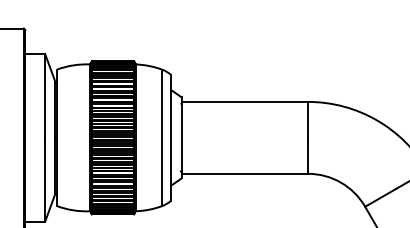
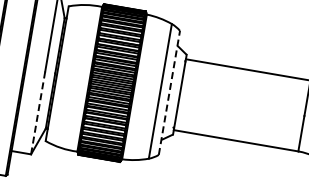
line: (171, 137) -> (169, 92), solid -> dashed
line: (45, 179) -> (38, 112), solid -> dashed

